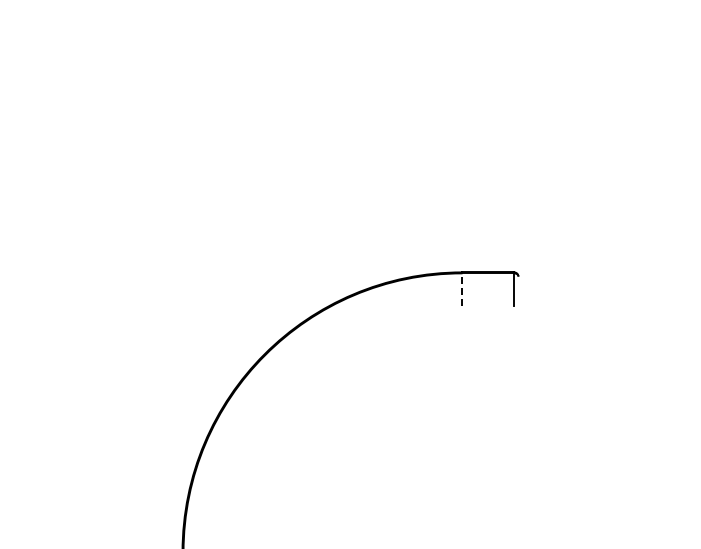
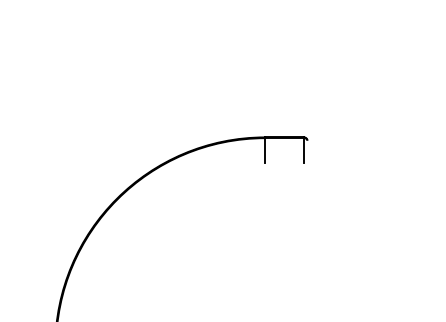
line: (462, 289) -> (265, 150), dashed -> solid

